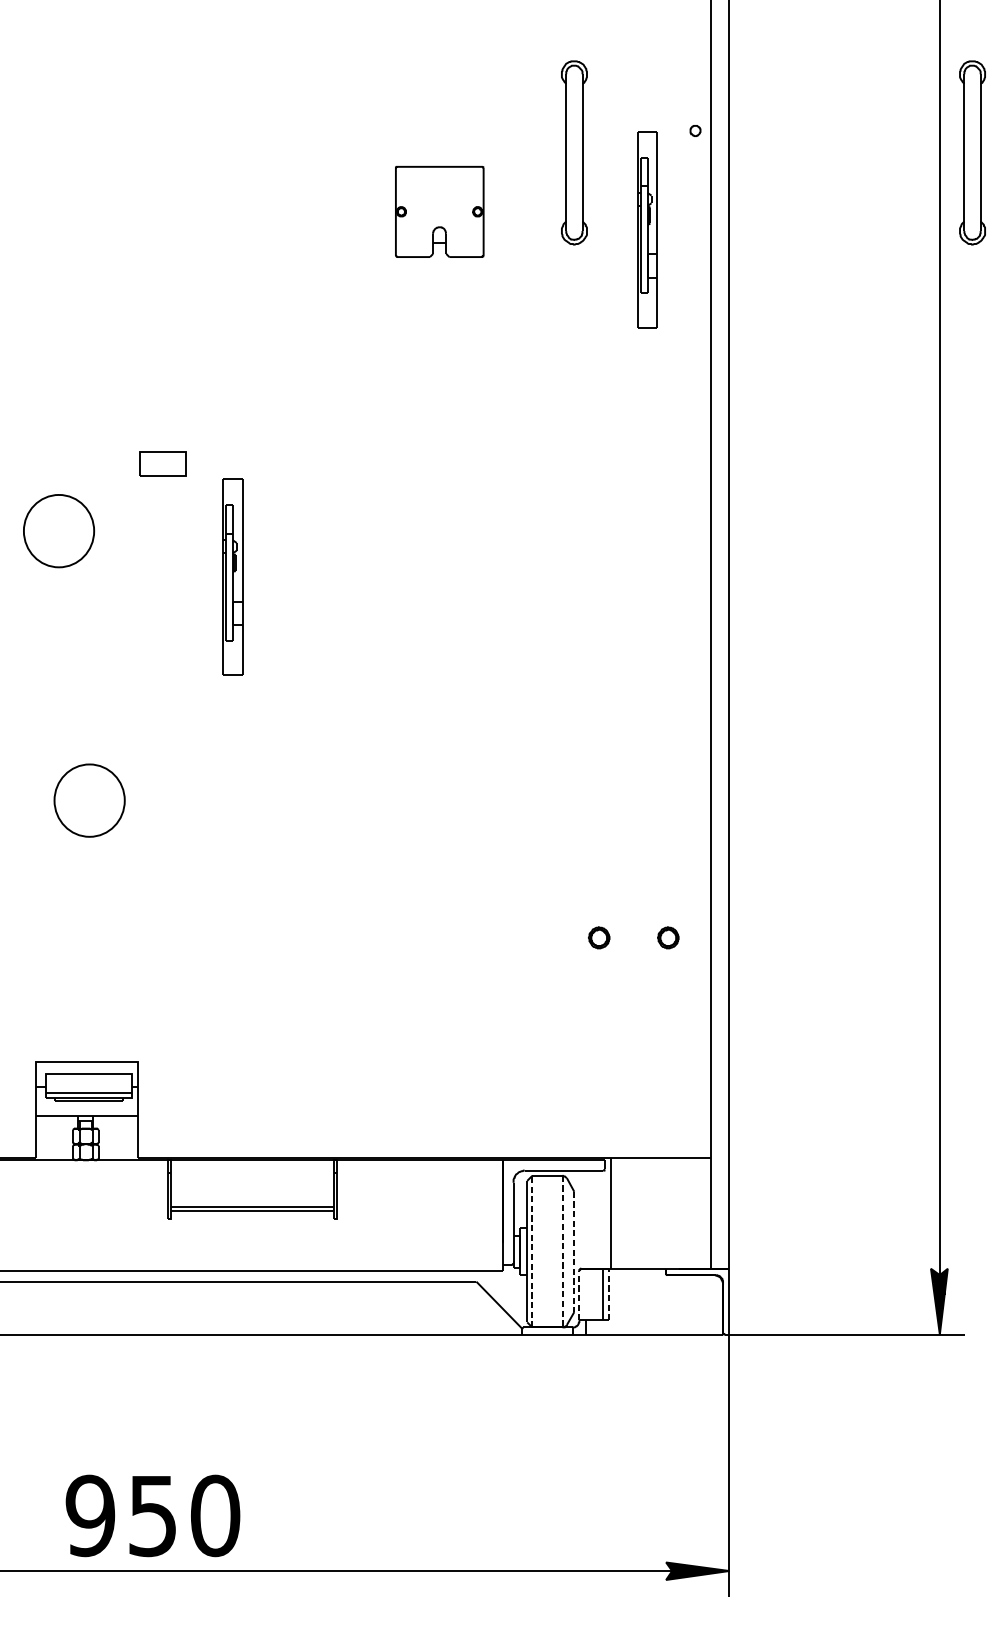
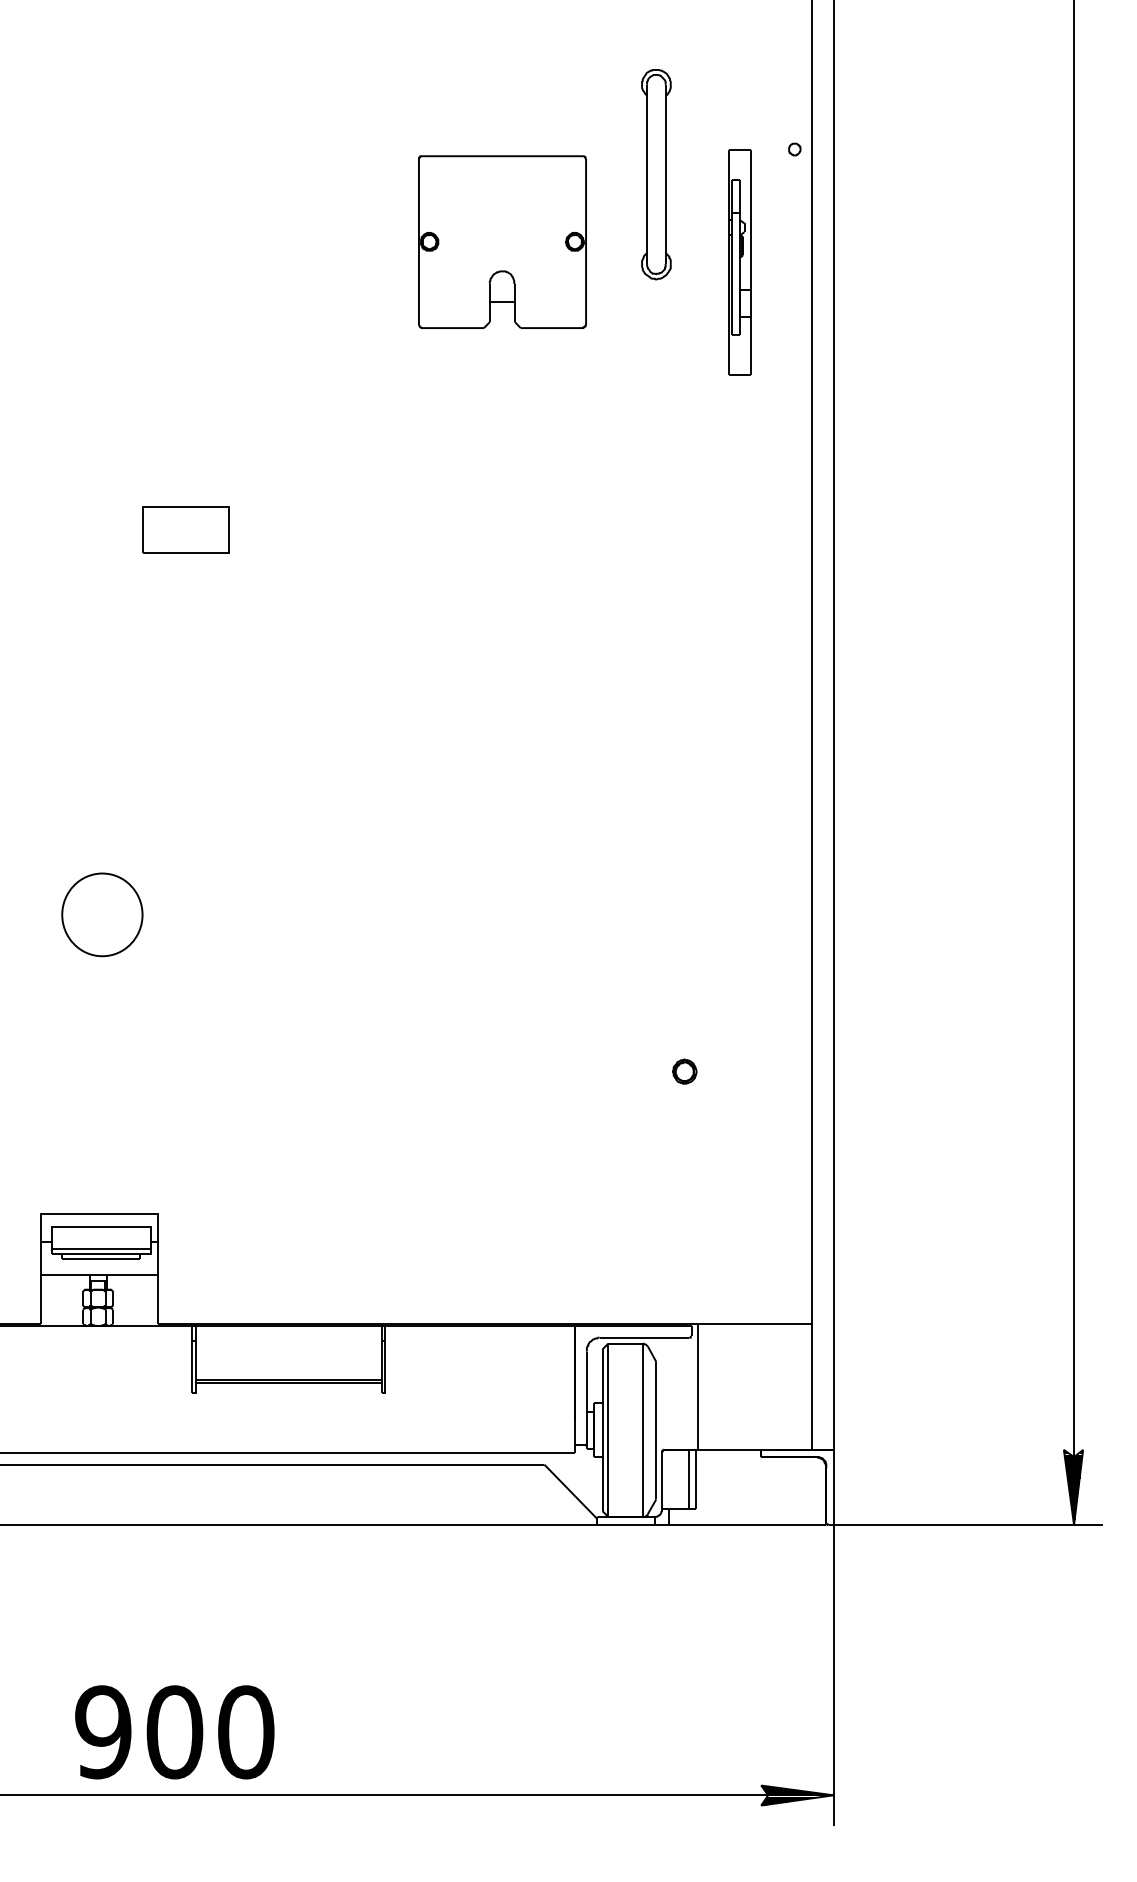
part: (972, 152) -> (1111, 174), removed
part: (439, 211) -> (502, 241), size x1.67
part: (162, 463) -> (185, 529), size x1.67
part: (59, 530) -> (67, 606), removed
part: (232, 577) -> (265, 659), removed
part: (668, 937) -> (763, 1071), removed
line: (532, 1251) -> (608, 1430), dashed -> solid
line: (562, 1251) -> (642, 1430), dashed -> solid
line: (574, 1251) -> (656, 1430), dashed -> solid
line: (608, 1293) -> (695, 1478), dashed -> solid
line: (579, 1295) -> (662, 1480), dashed -> solid
text: (152, 1516) -> (174, 1732), 950 -> 900

